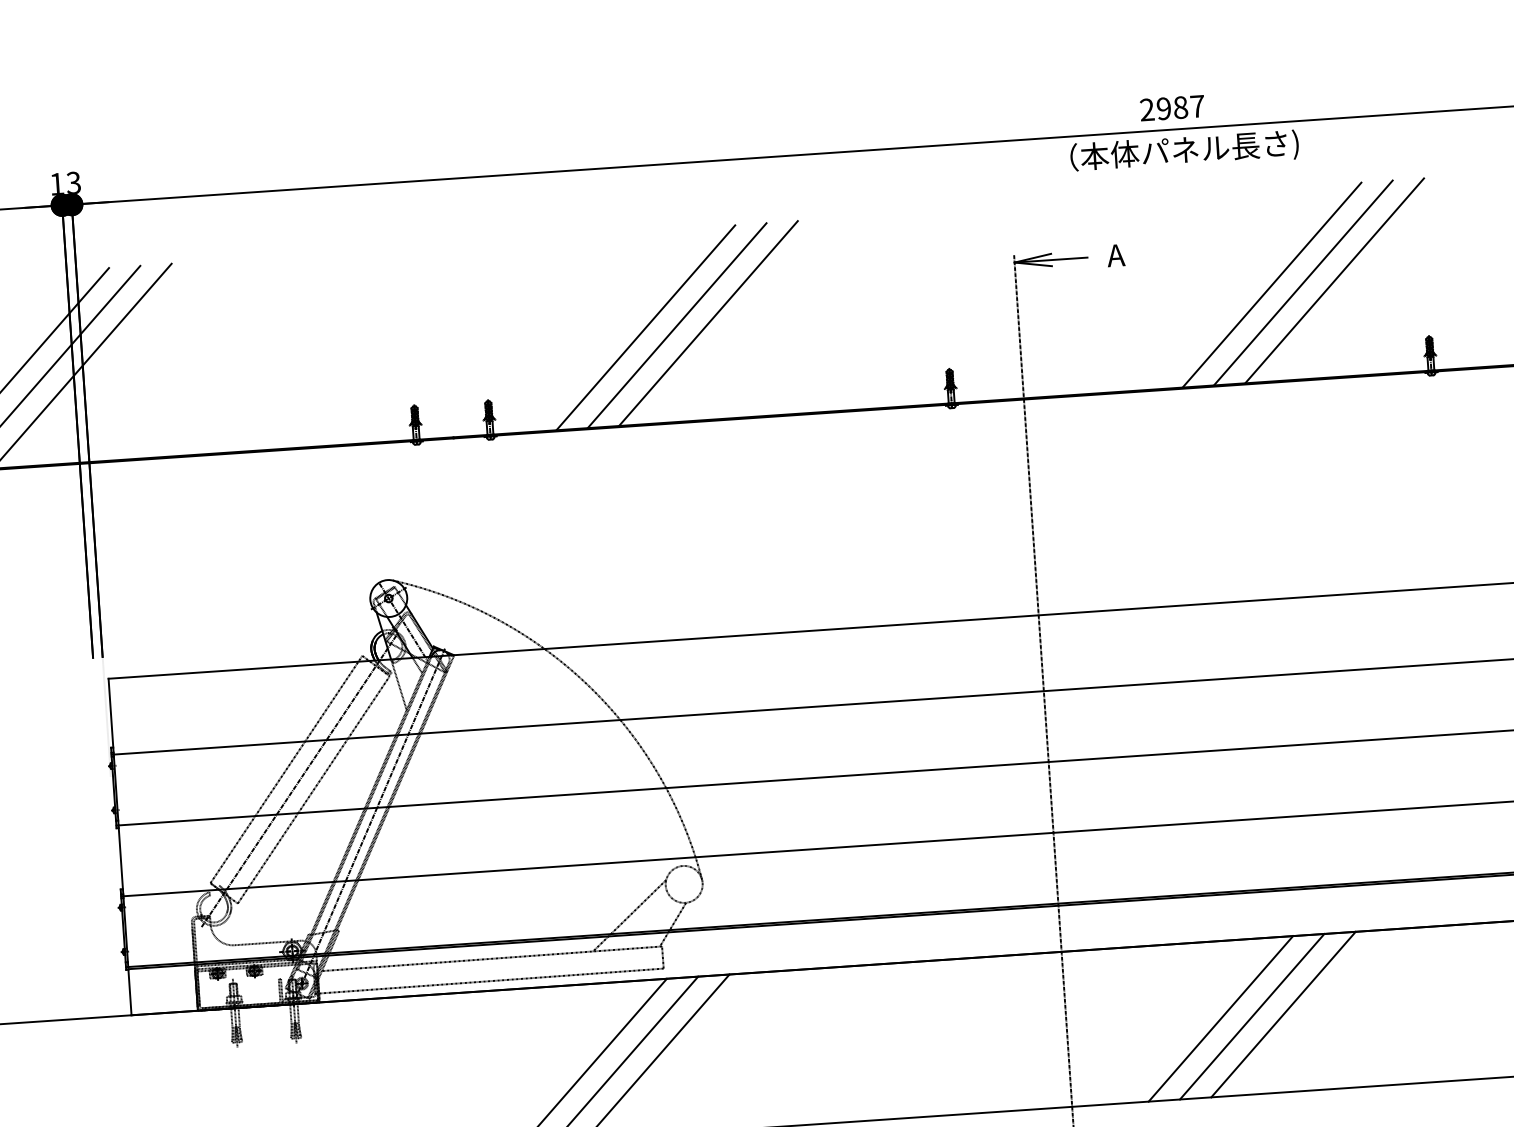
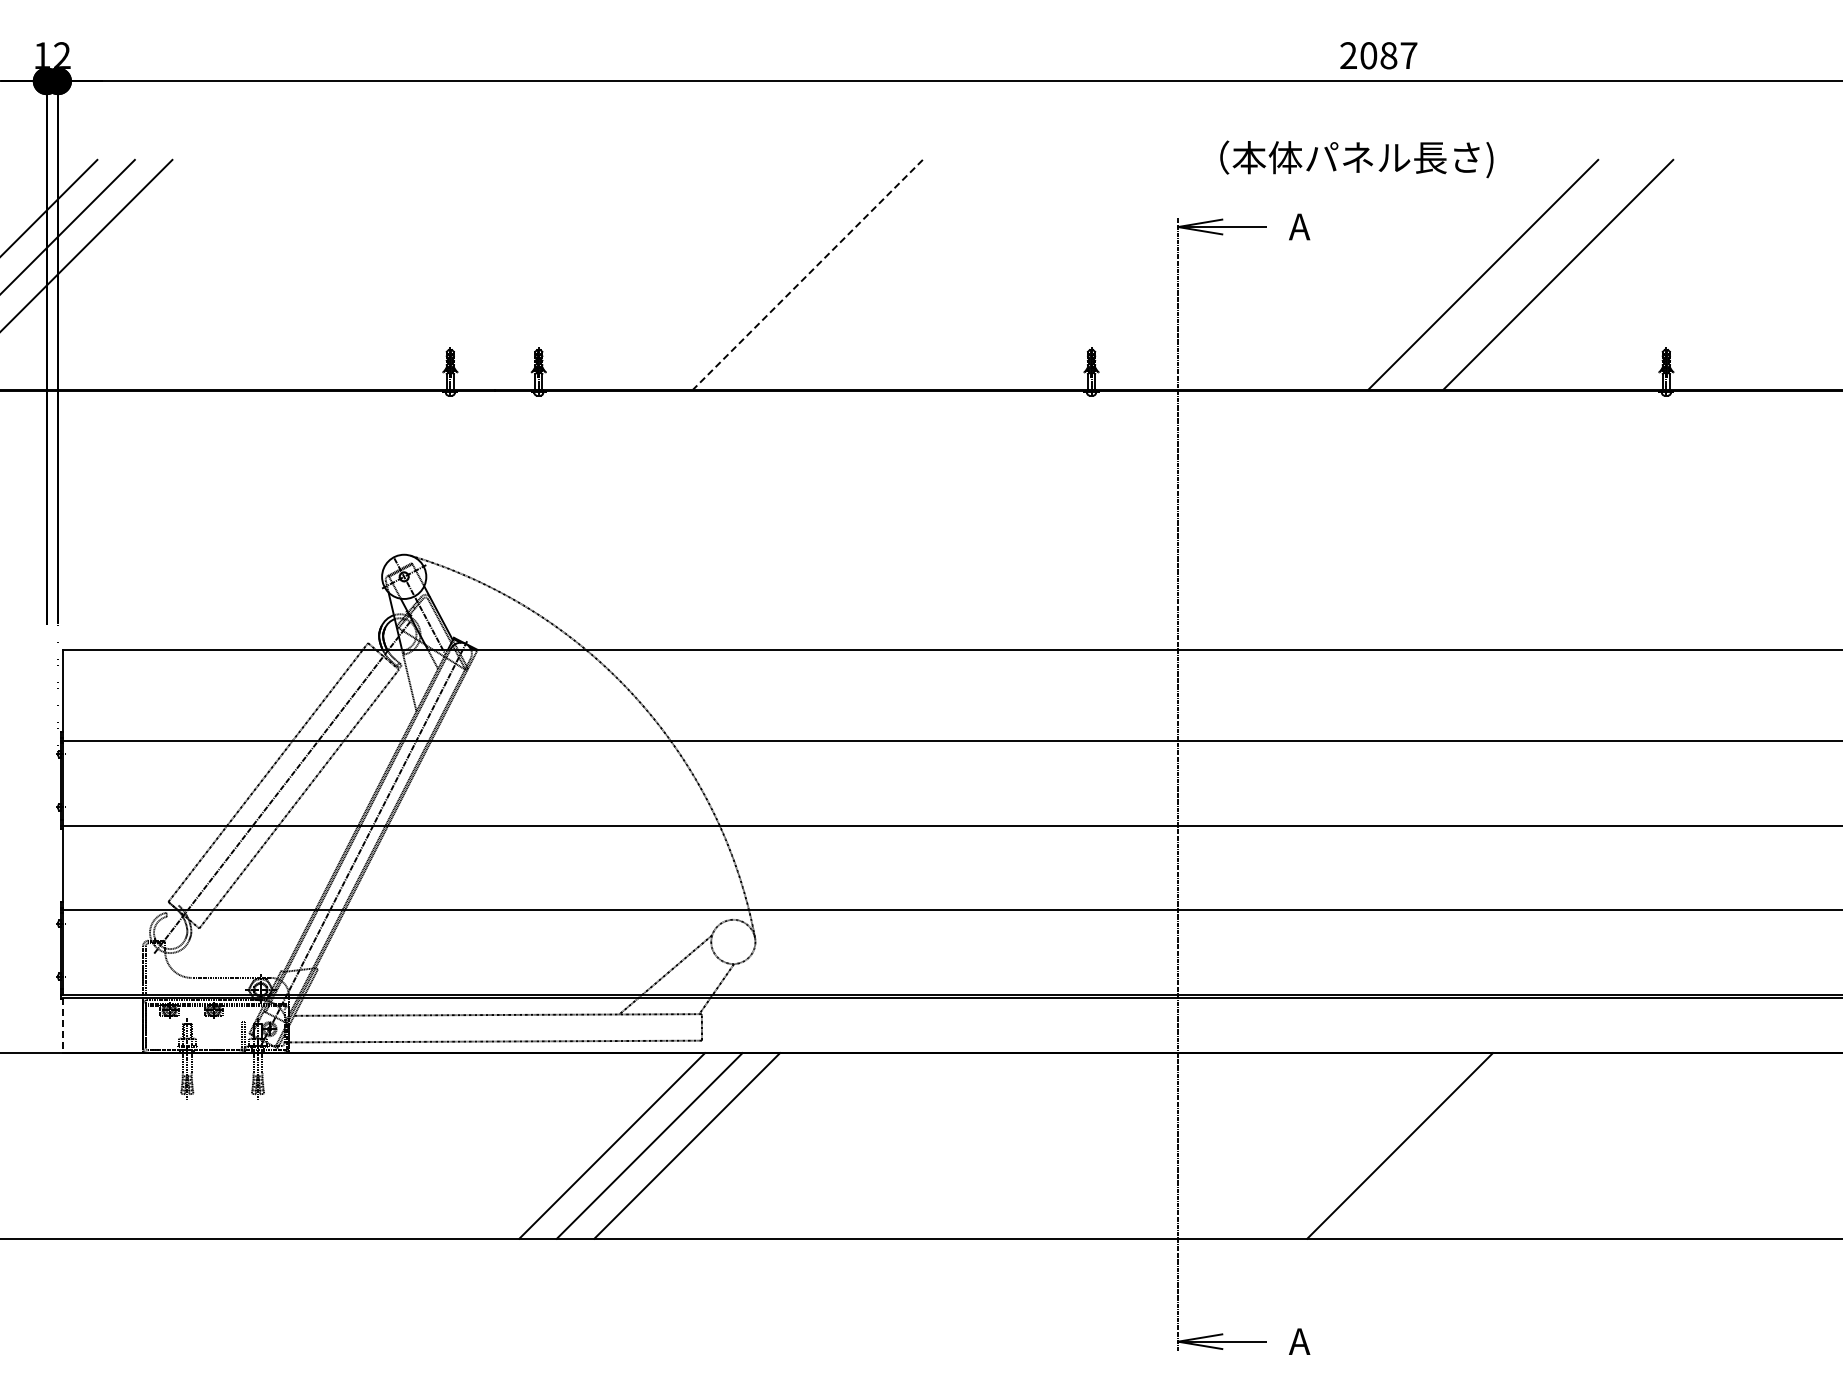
text: (1163, 108) -> (1368, 55), 2987 -> 2087
text: (1184, 151) -> (1356, 159), moved
text: (73, 182) -> (61, 55), 13 -> 12
line: (1303, 282) -> (1520, 274), removed
line: (708, 323) -> (807, 274), solid -> dashed
line: (677, 325) -> (770, 274), removed
line: (645, 327) -> (732, 274), removed
line: (130, 992) -> (63, 1025), solid -> dashed
line: (1283, 1014) -> (1437, 1145), removed
line: (1220, 1018) -> (1362, 1145), removed

